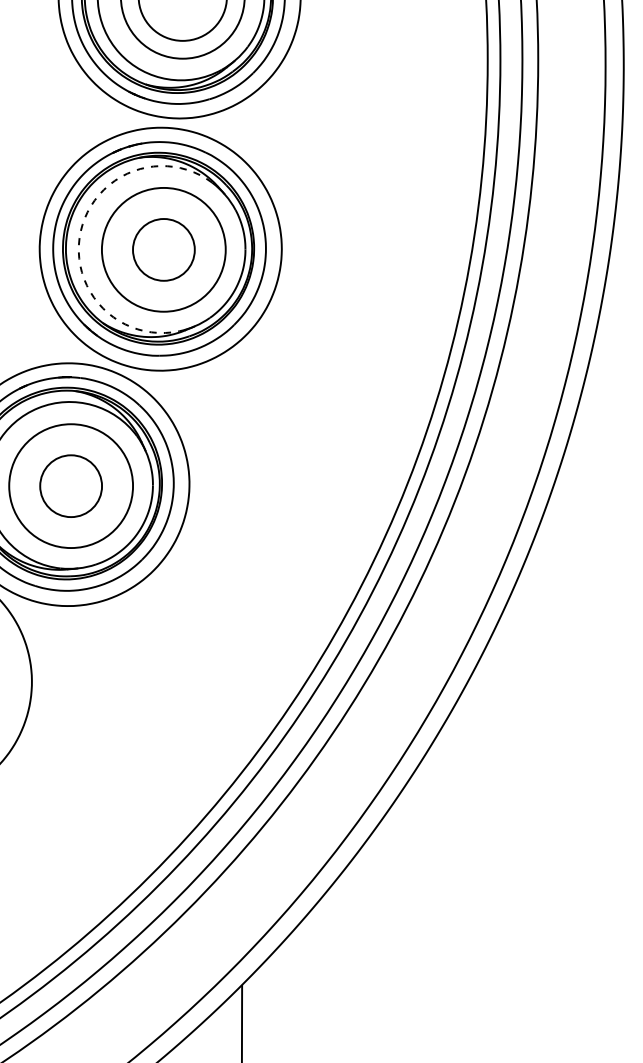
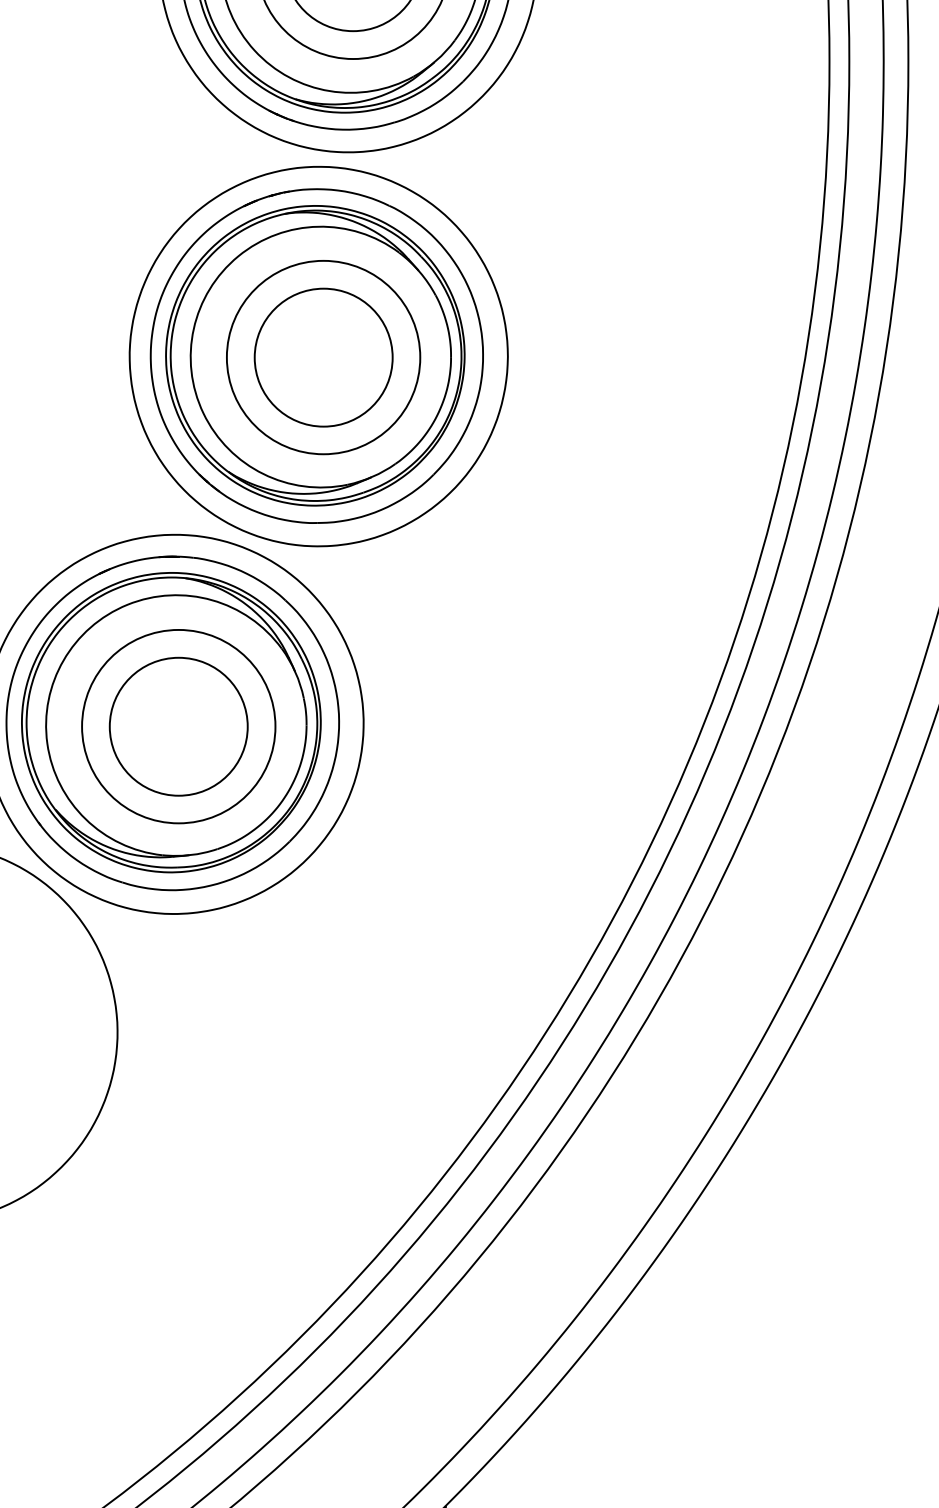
arc: (80, 231) -> (193, 328), dashed -> solid
circle: (163, 249) -> (323, 357), size x1.43
circle: (70, 486) -> (177, 727), size x1.43

